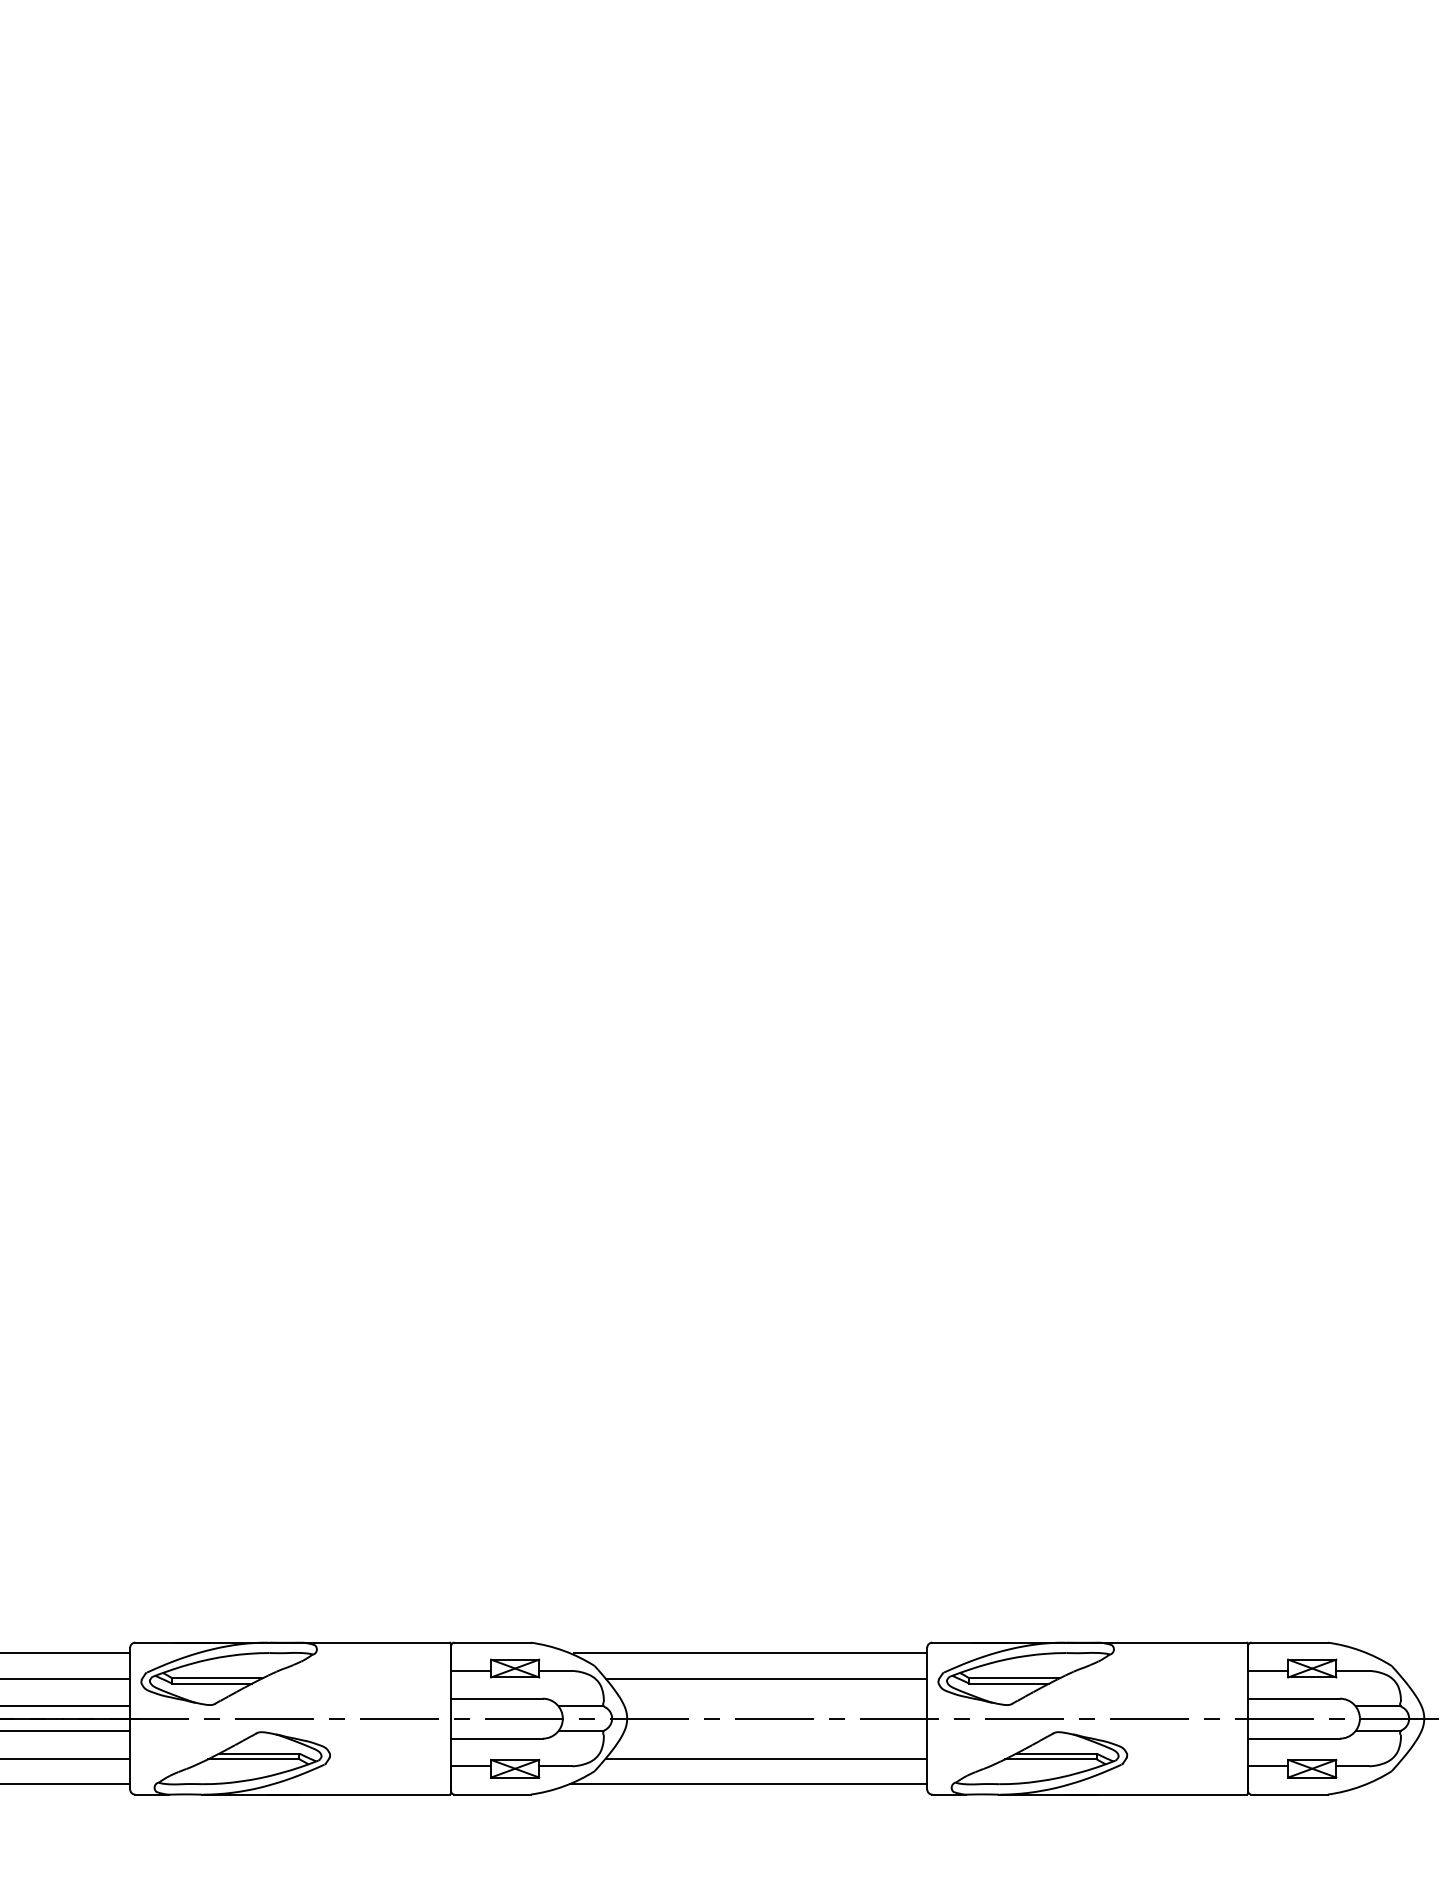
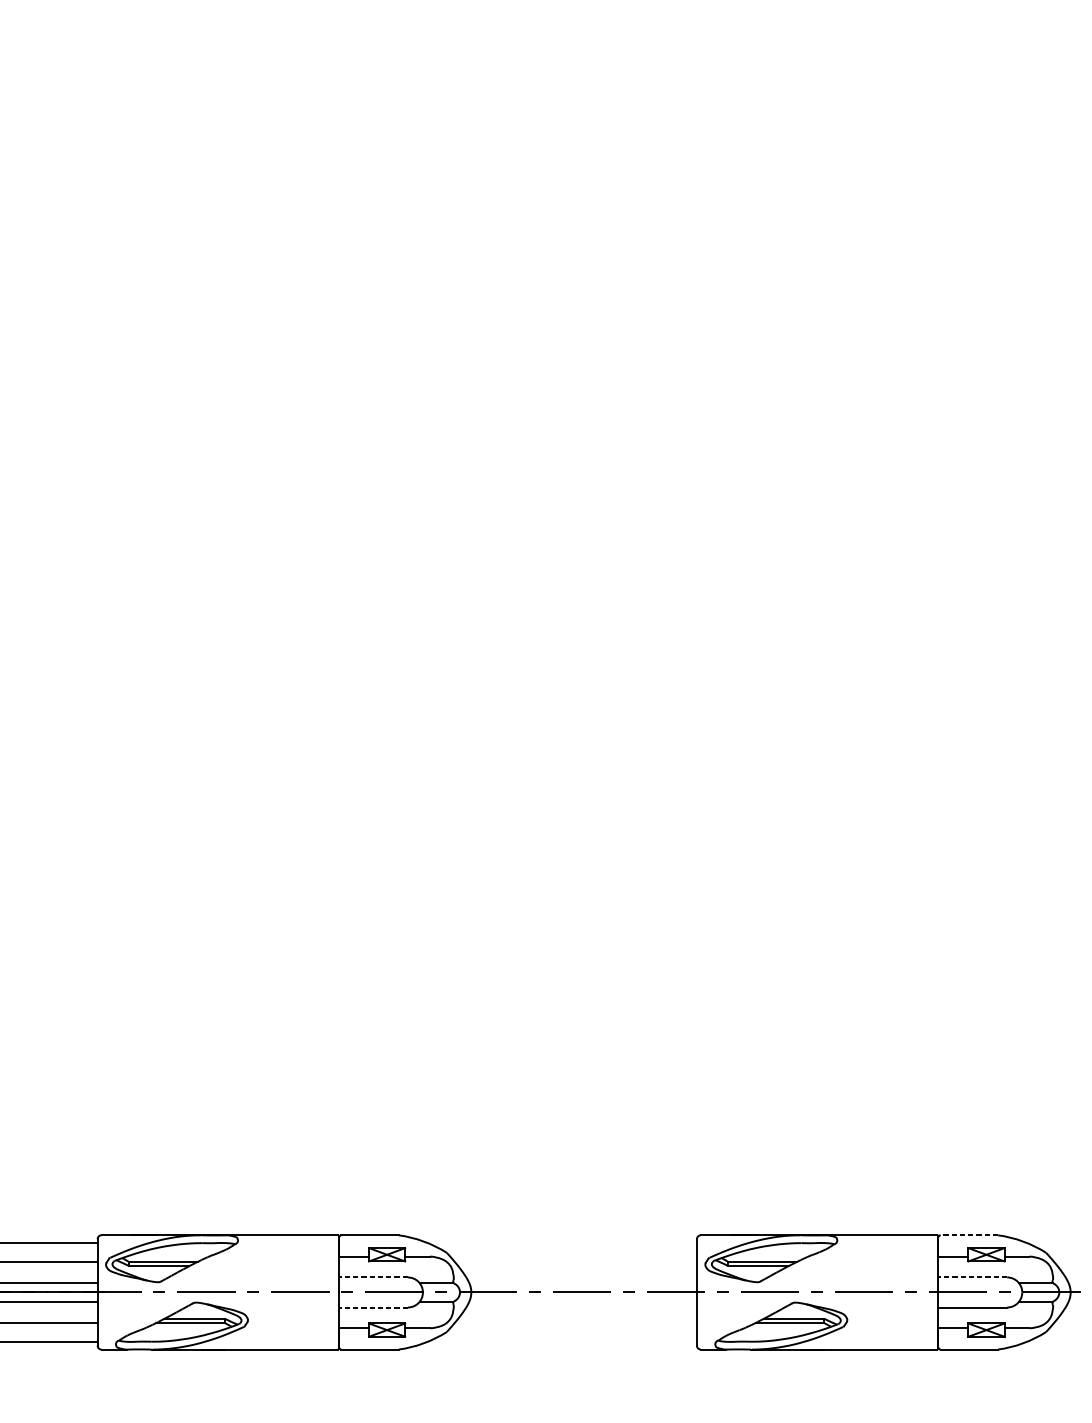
line: (1289, 1642) -> (969, 1235), solid -> dashed
line: (750, 1653) -> (564, 1243), removed
line: (766, 1678) -> (576, 1262), removed
line: (497, 1698) -> (373, 1277), solid -> dashed
line: (1294, 1698) -> (973, 1277), solid -> dashed
line: (497, 1738) -> (373, 1307), solid -> dashed
line: (766, 1758) -> (576, 1322), removed
line: (748, 1784) -> (562, 1341), removed

